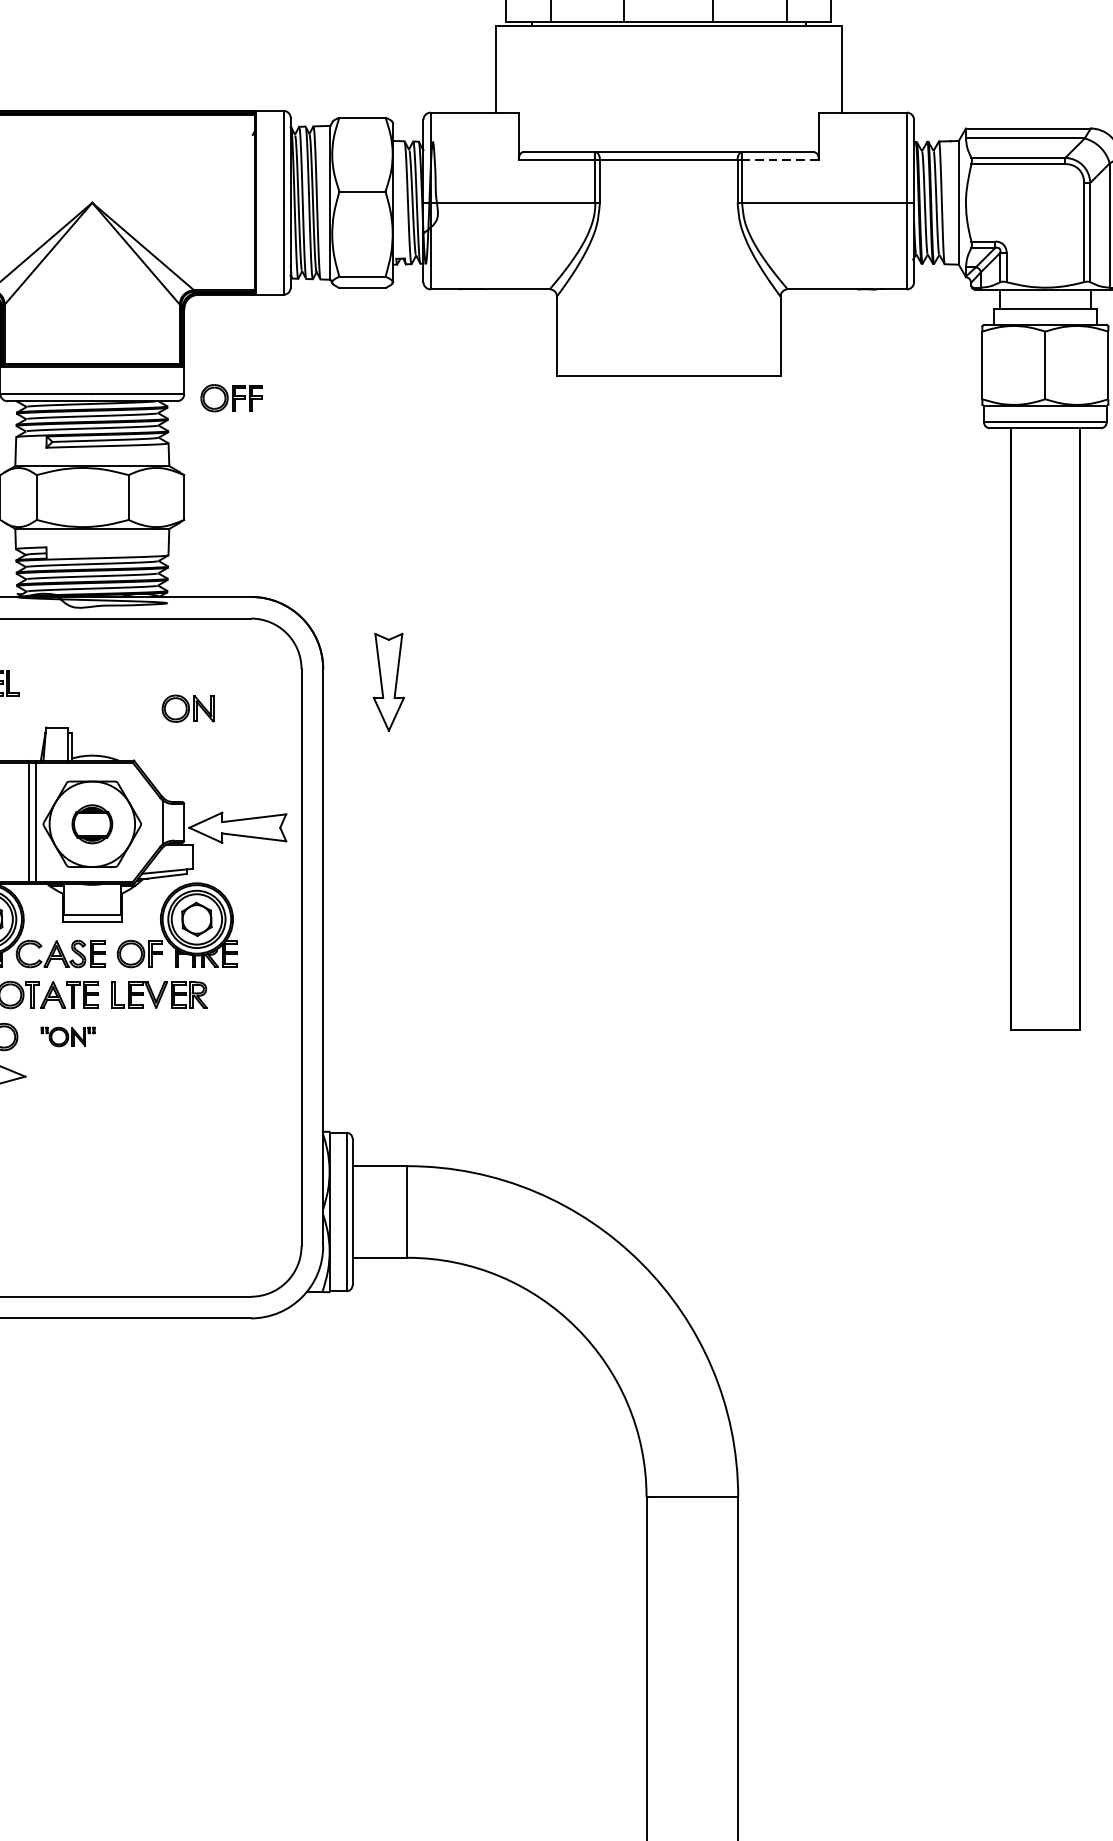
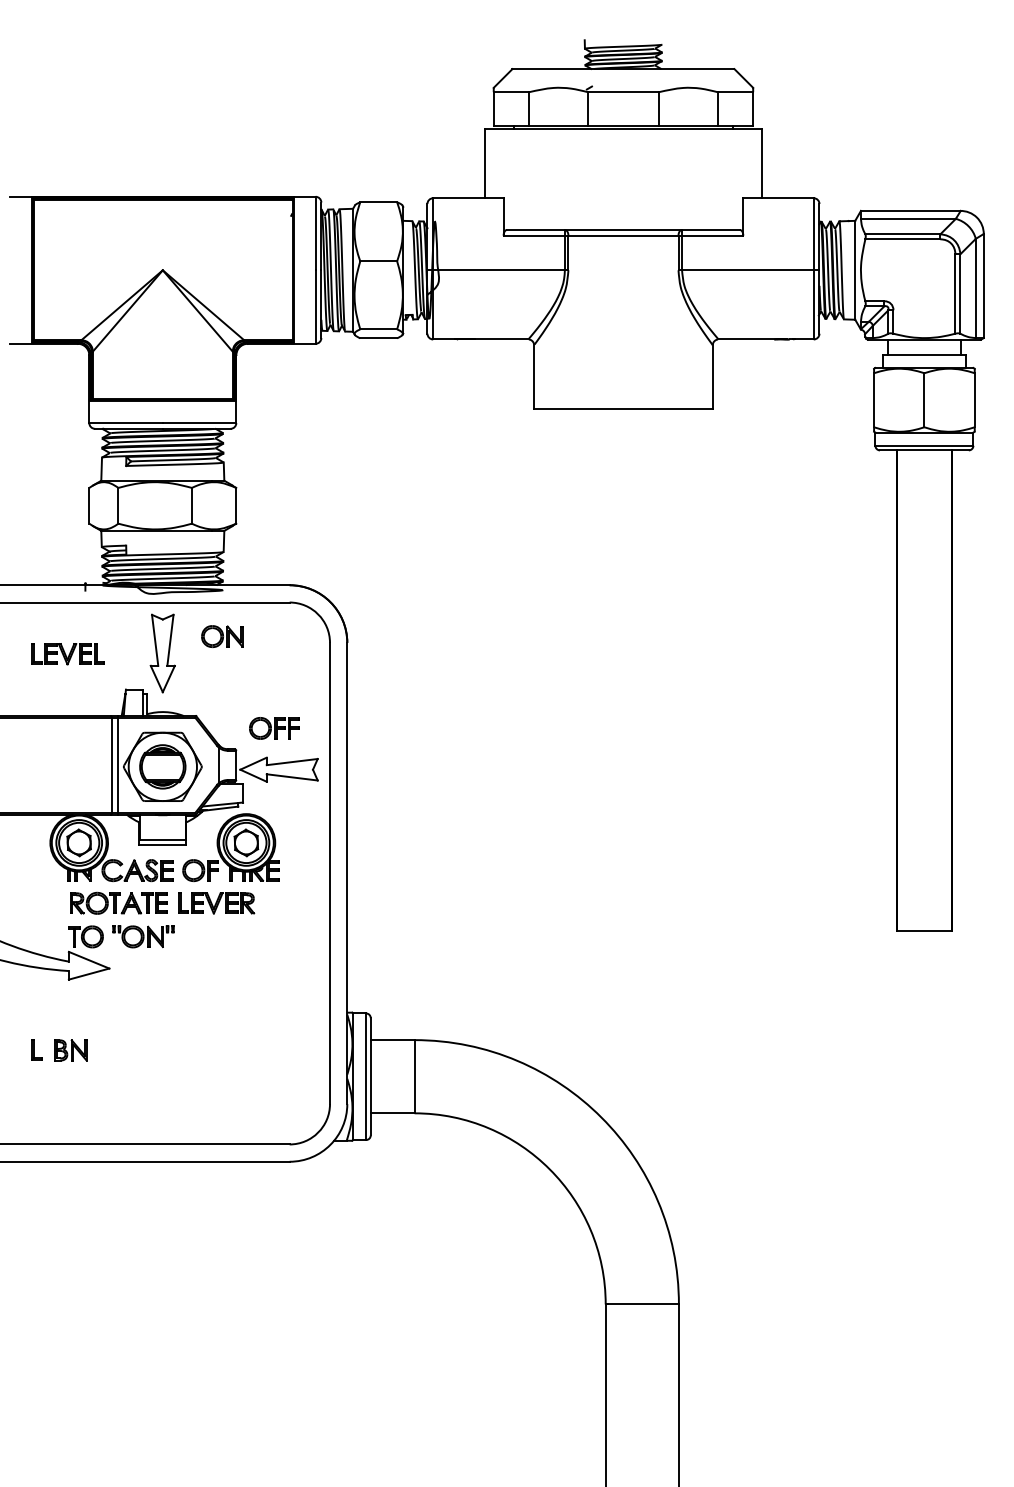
line: (780, 159) -> (712, 235), dashed -> solid
part: (232, 398) -> (274, 728), moved
part: (388, 682) -> (162, 653), moved
part: (188, 708) -> (222, 636), moved
part: (91, 823) -> (162, 766), size x1.43
part: (68, 1036) -> (143, 936), size x1.43

